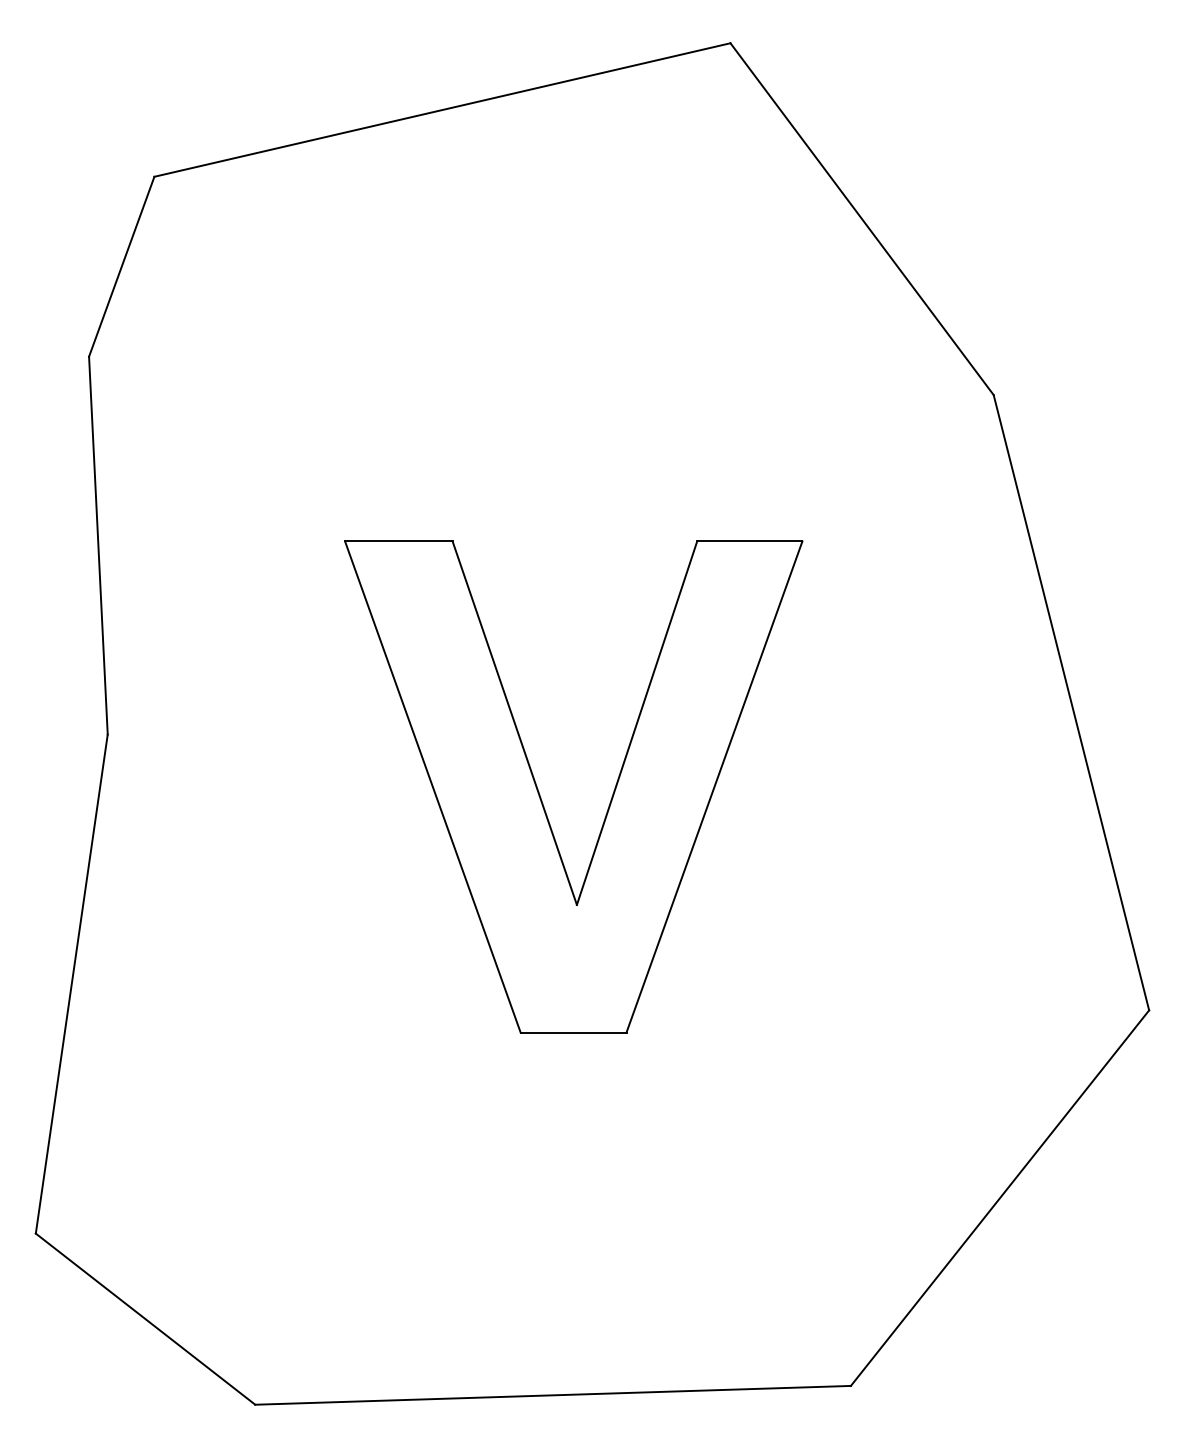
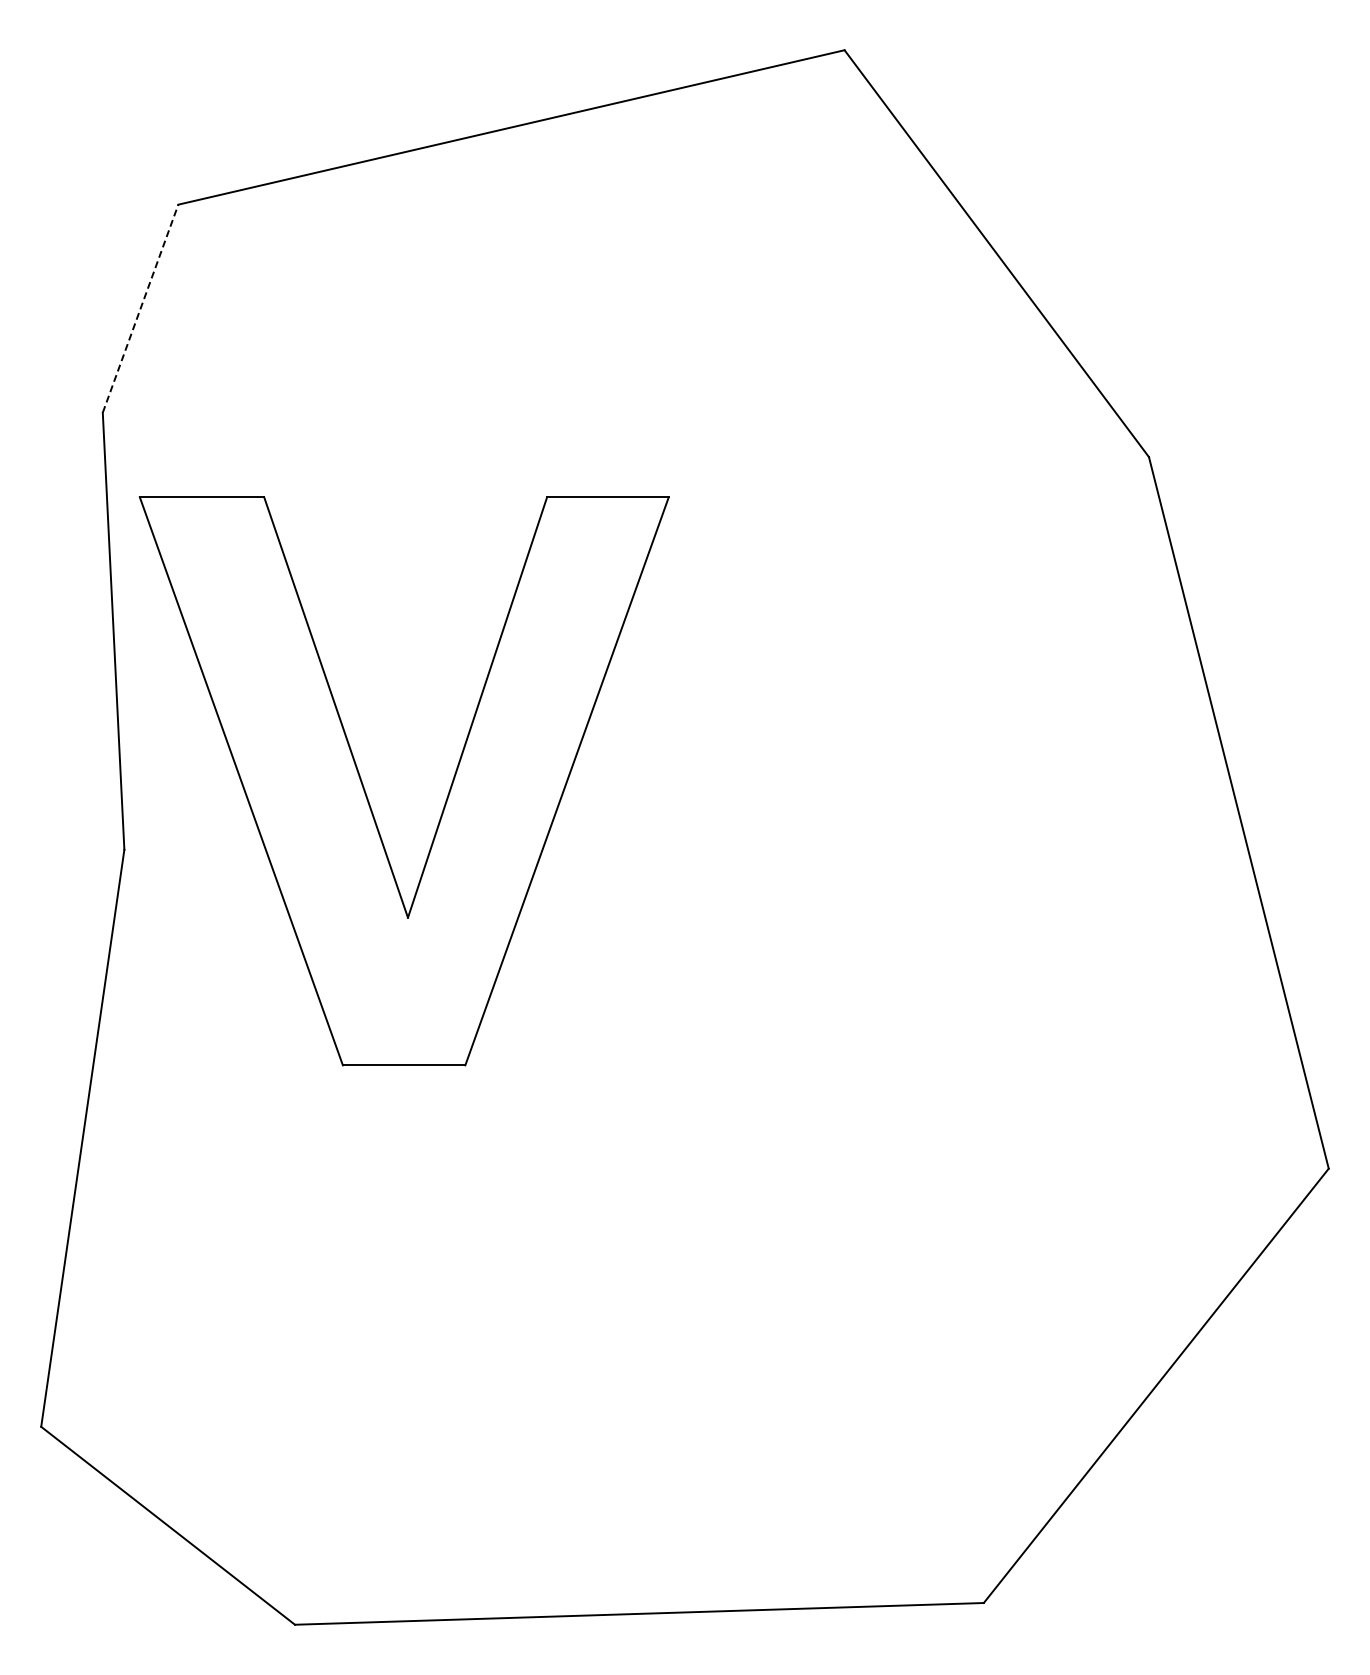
line: (121, 266) -> (140, 308), solid -> dashed
part: (541, 796) -> (366, 792), moved

